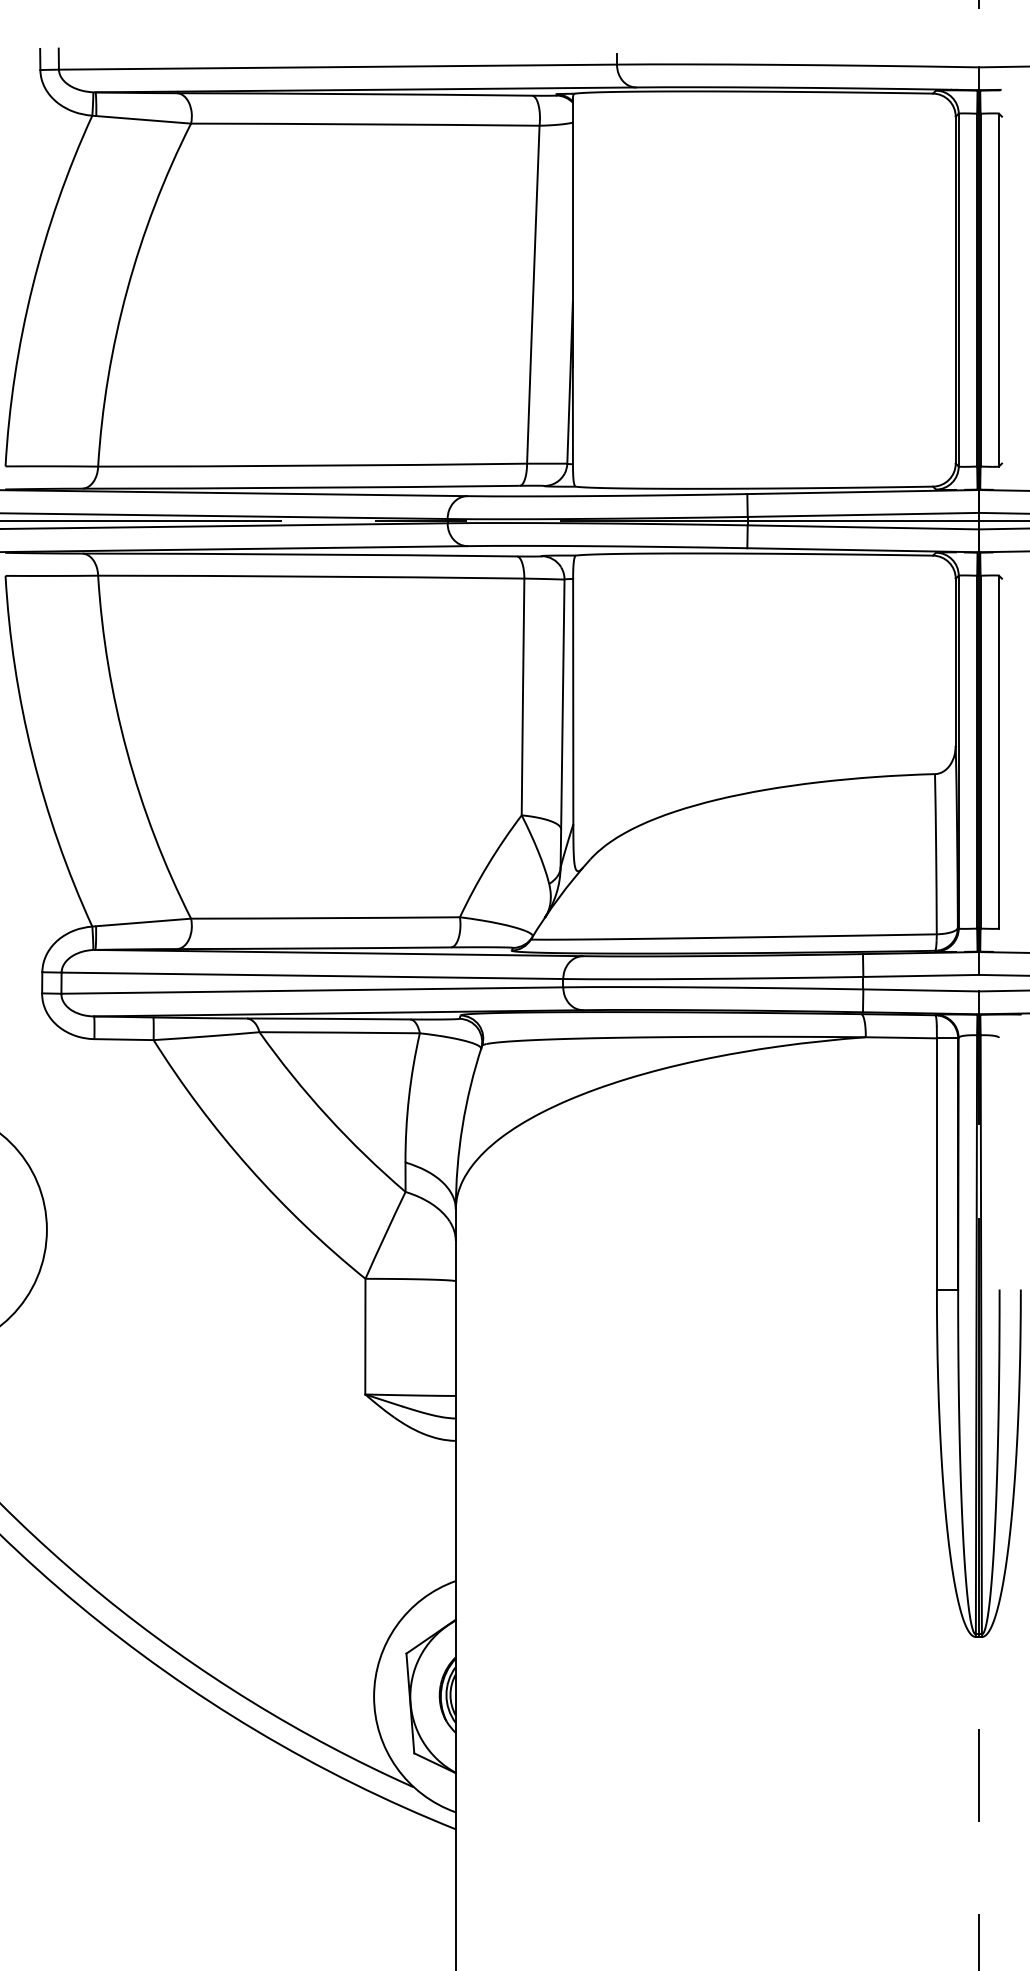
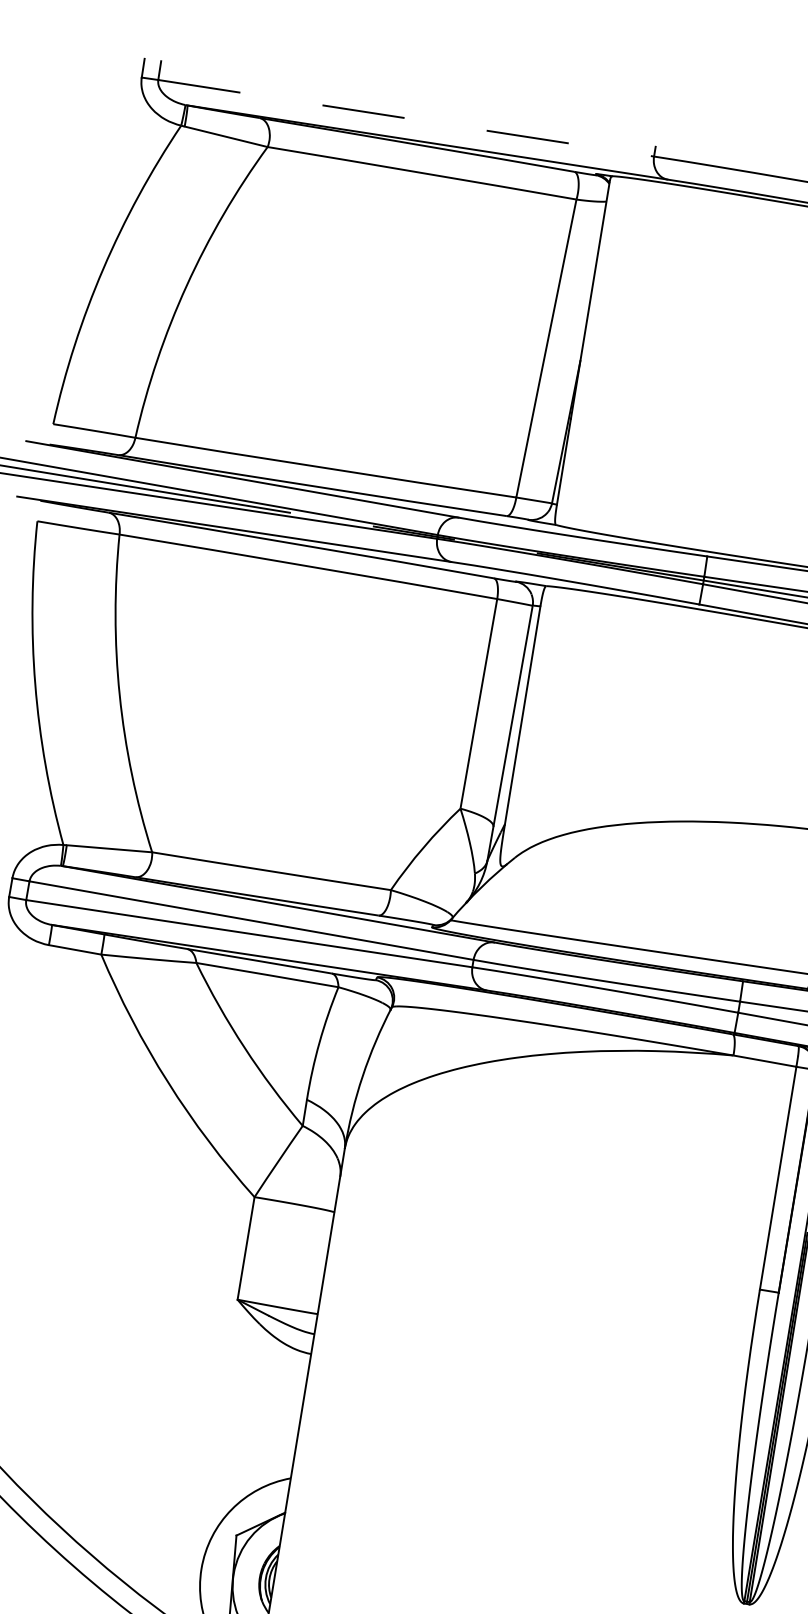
line: (338, 67) -> (406, 118), solid -> dashed

